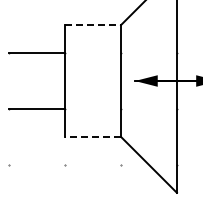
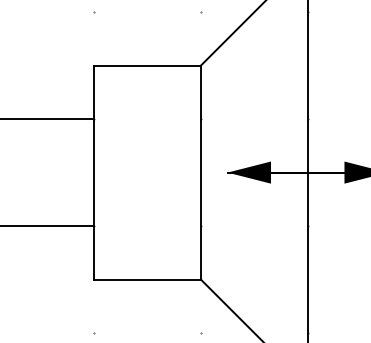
line: (93, 25) -> (148, 66), dashed -> solid
line: (93, 136) -> (148, 278), dashed -> solid

